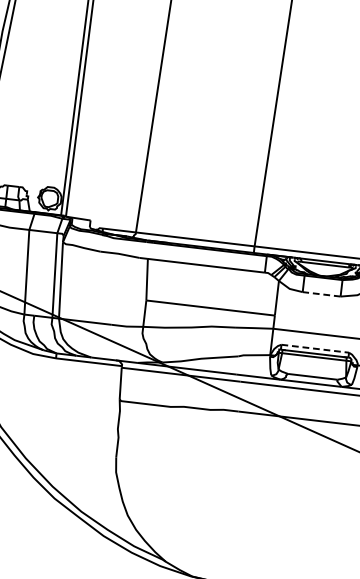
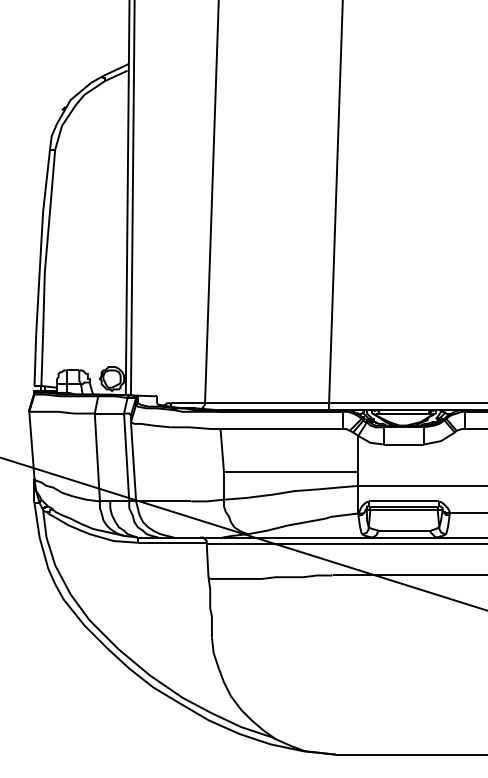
line: (322, 294) -> (404, 444), dashed -> solid
line: (315, 348) -> (404, 501), dashed -> solid

